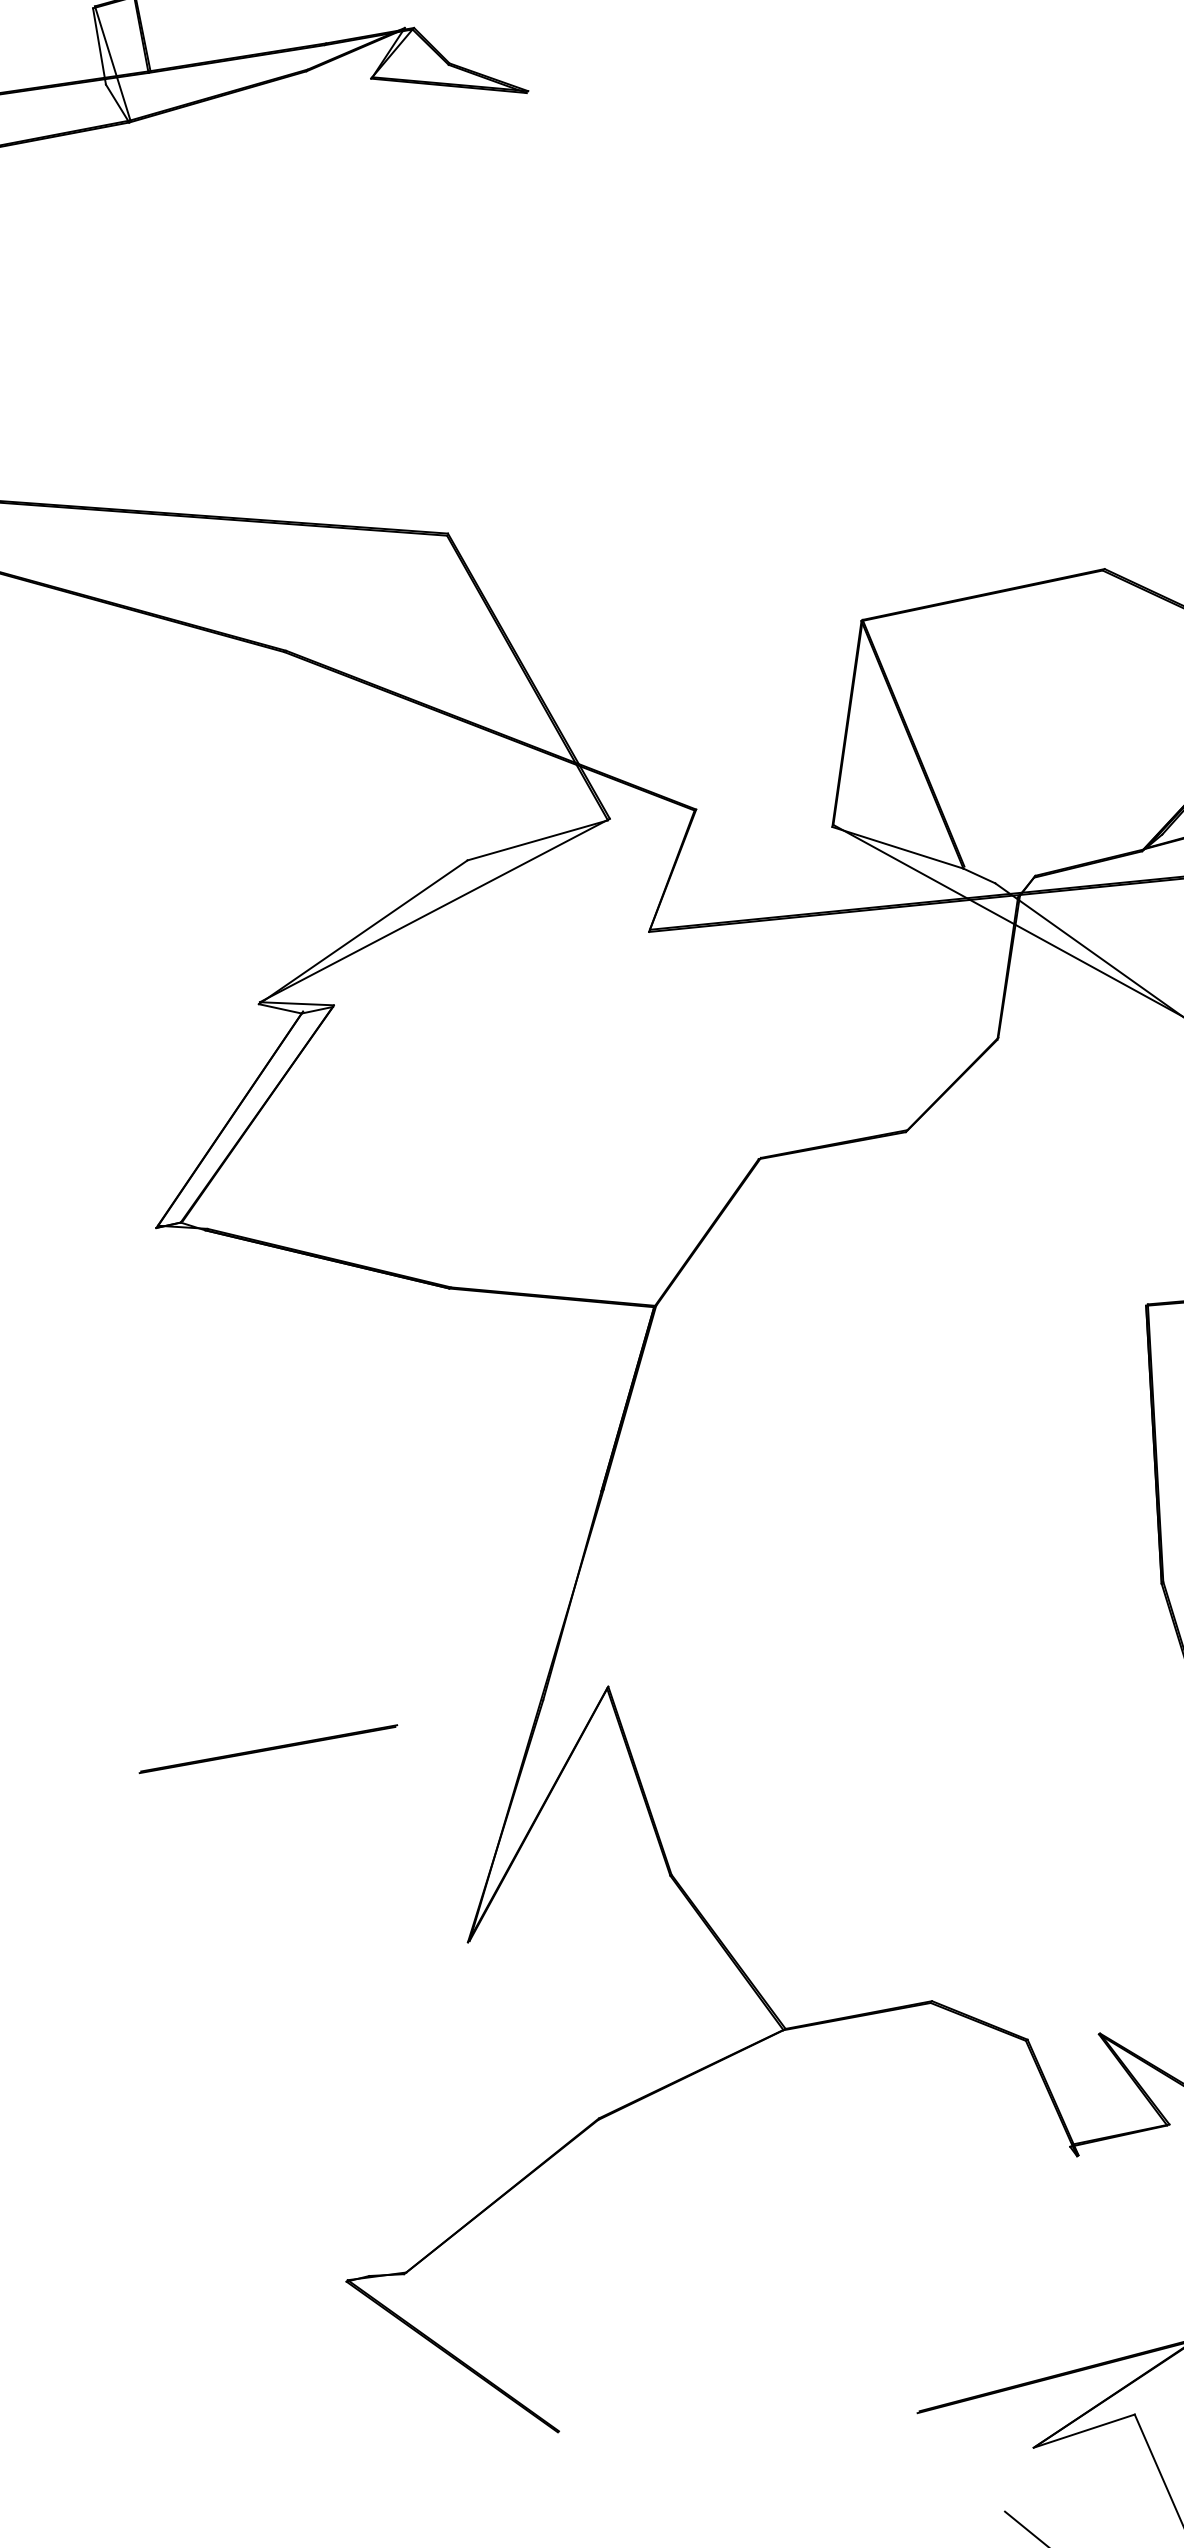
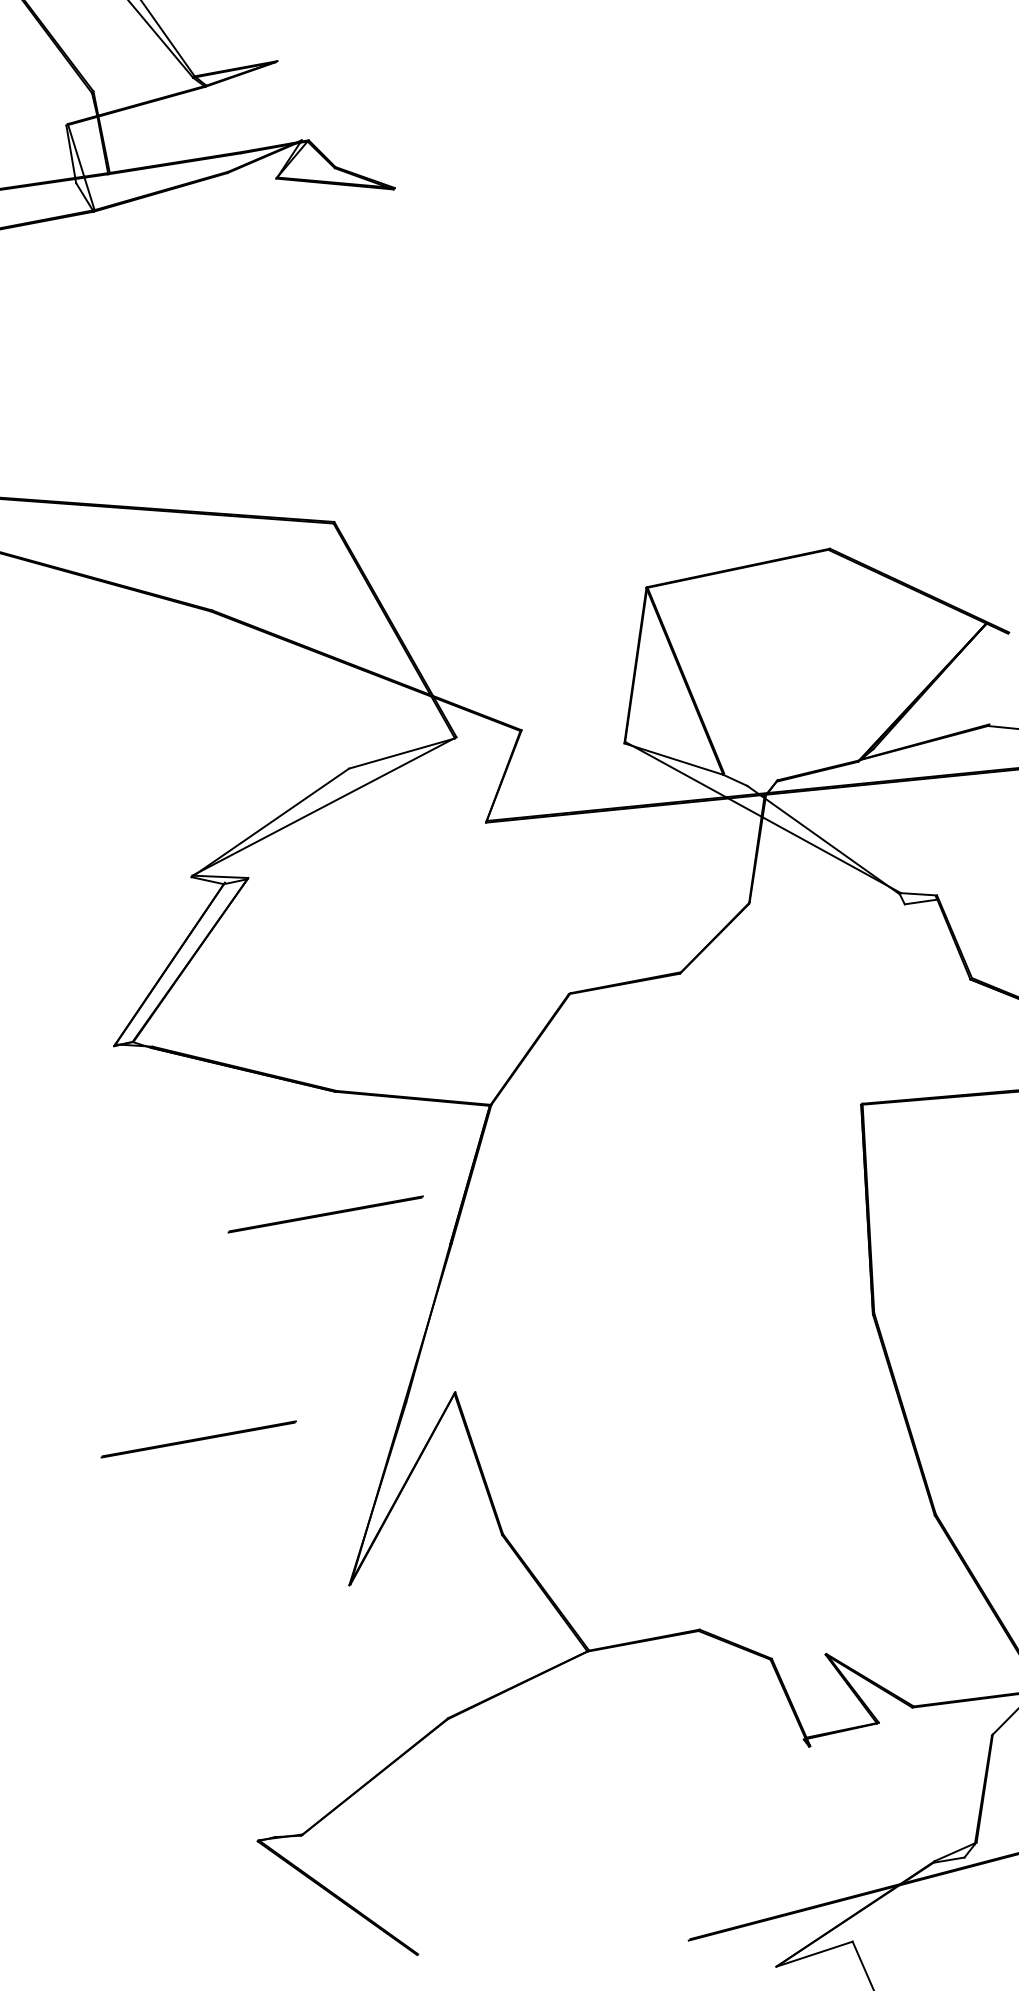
line: (436, 1451) -> (325, 1214), added

